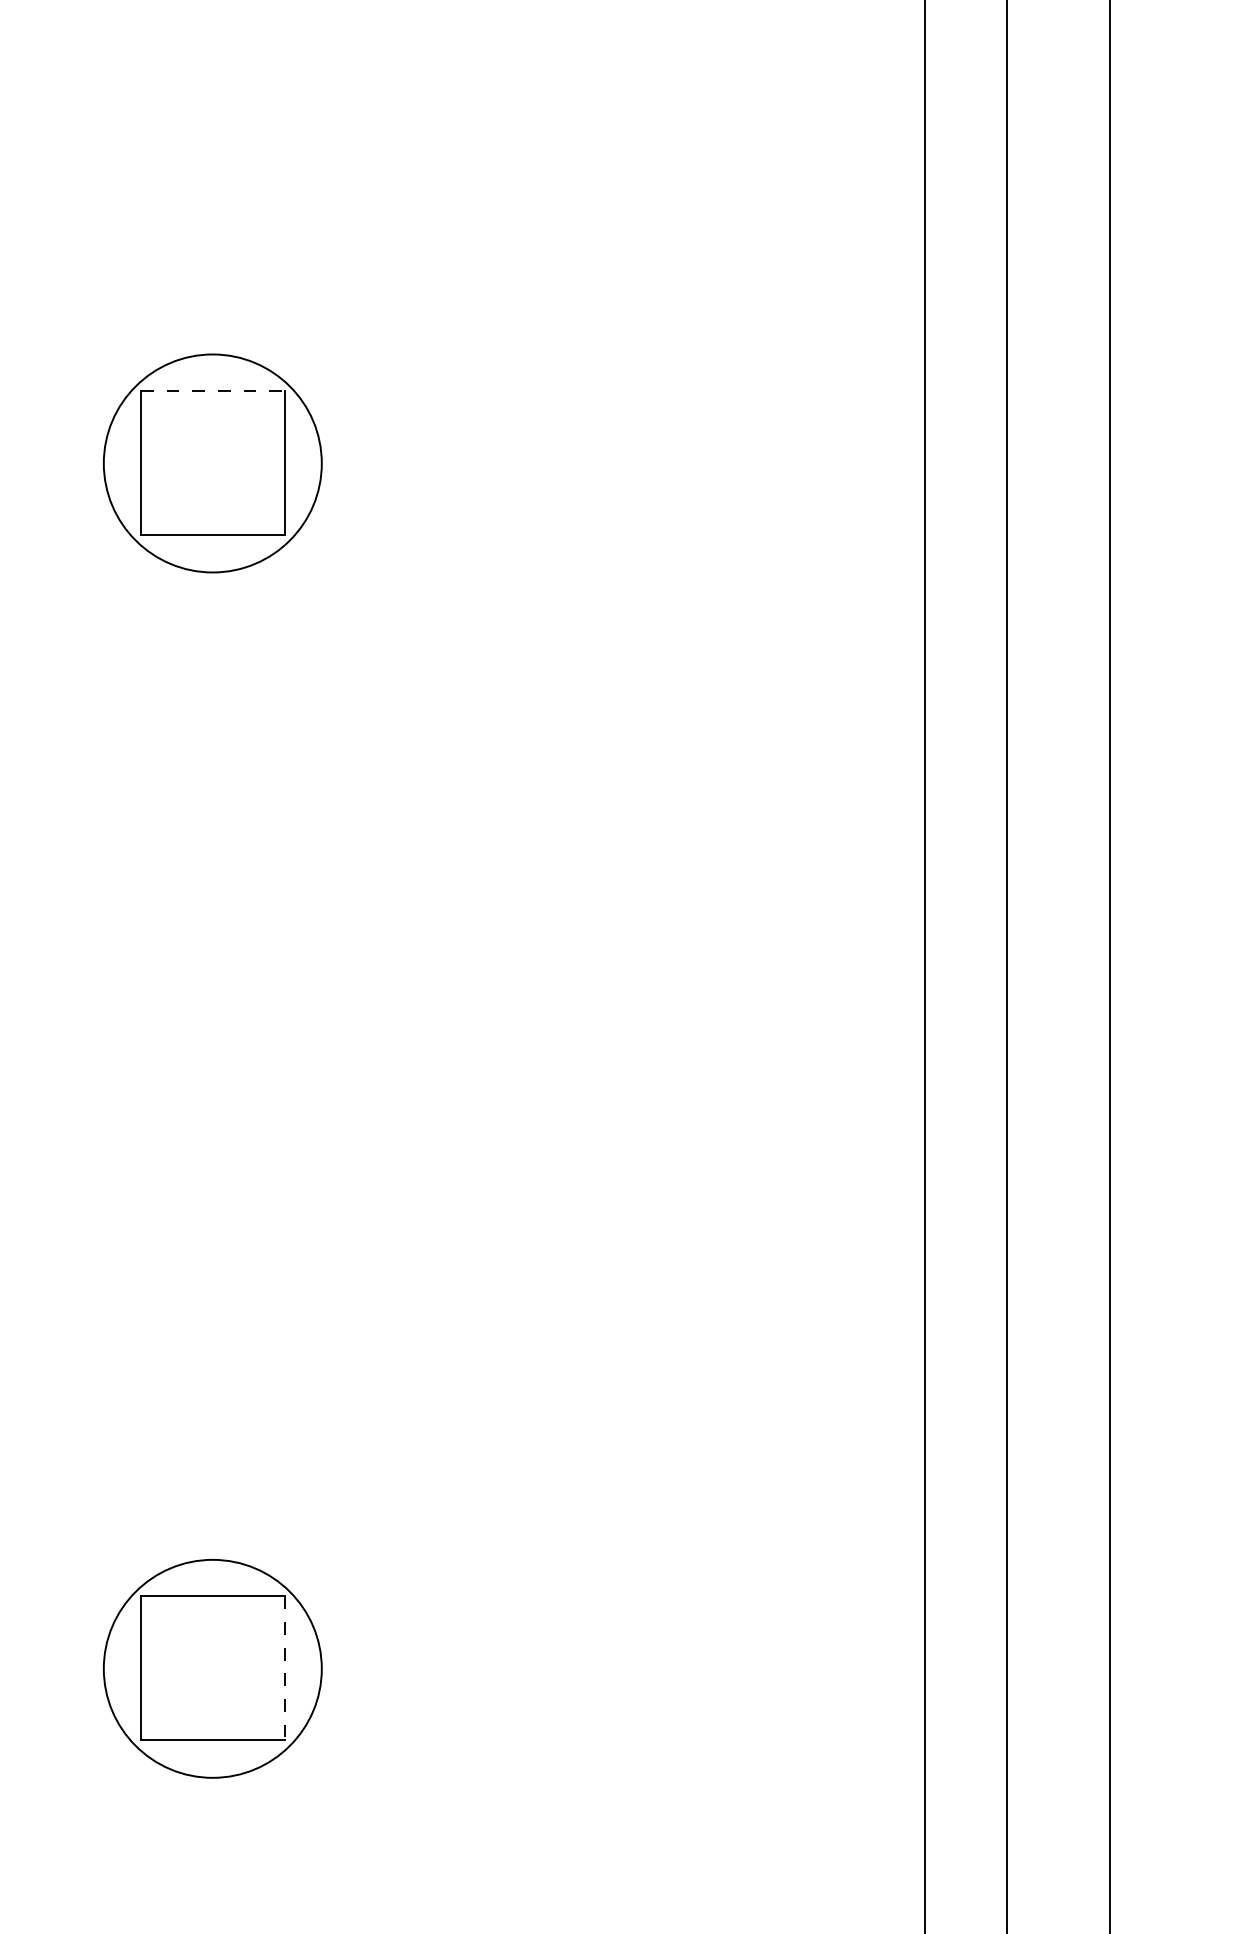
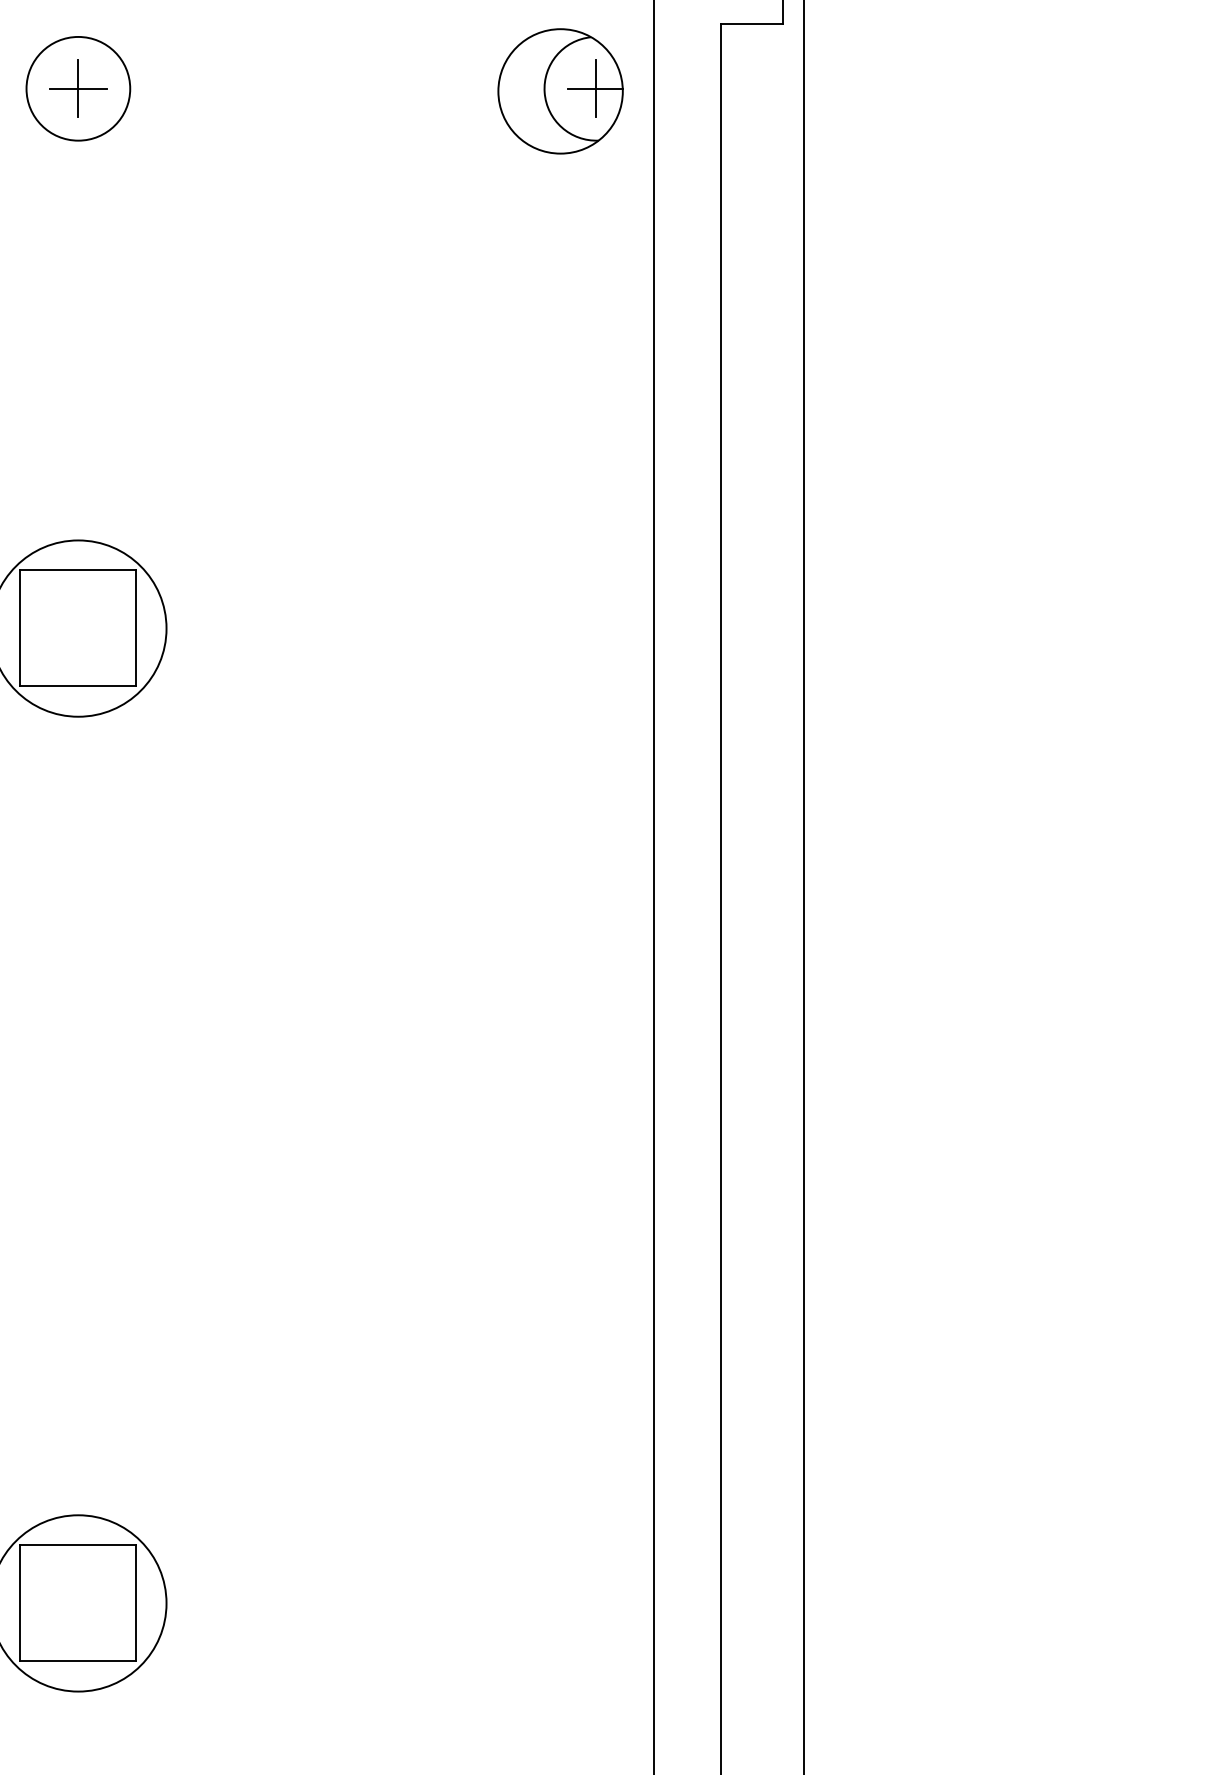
line: (212, 391) -> (78, 570), dashed -> solid
line: (284, 1668) -> (136, 1603), dashed -> solid

